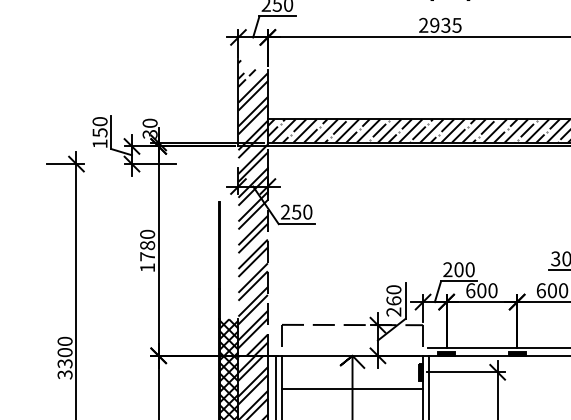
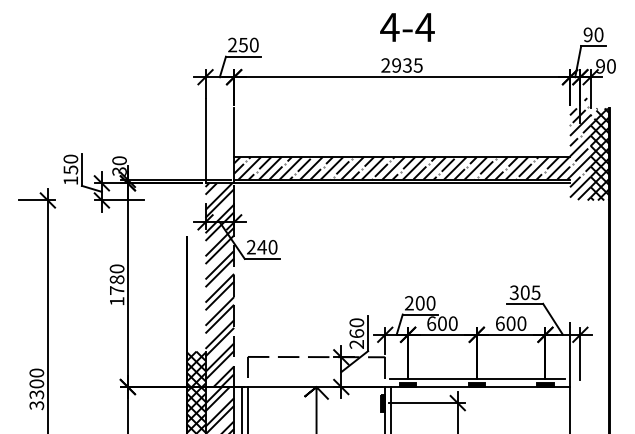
hatch: (252, 103) -> (219, 141), removed
text: (295, 212) -> (261, 247), 250 -> 240
line: (352, 389) -> (316, 419), removed

